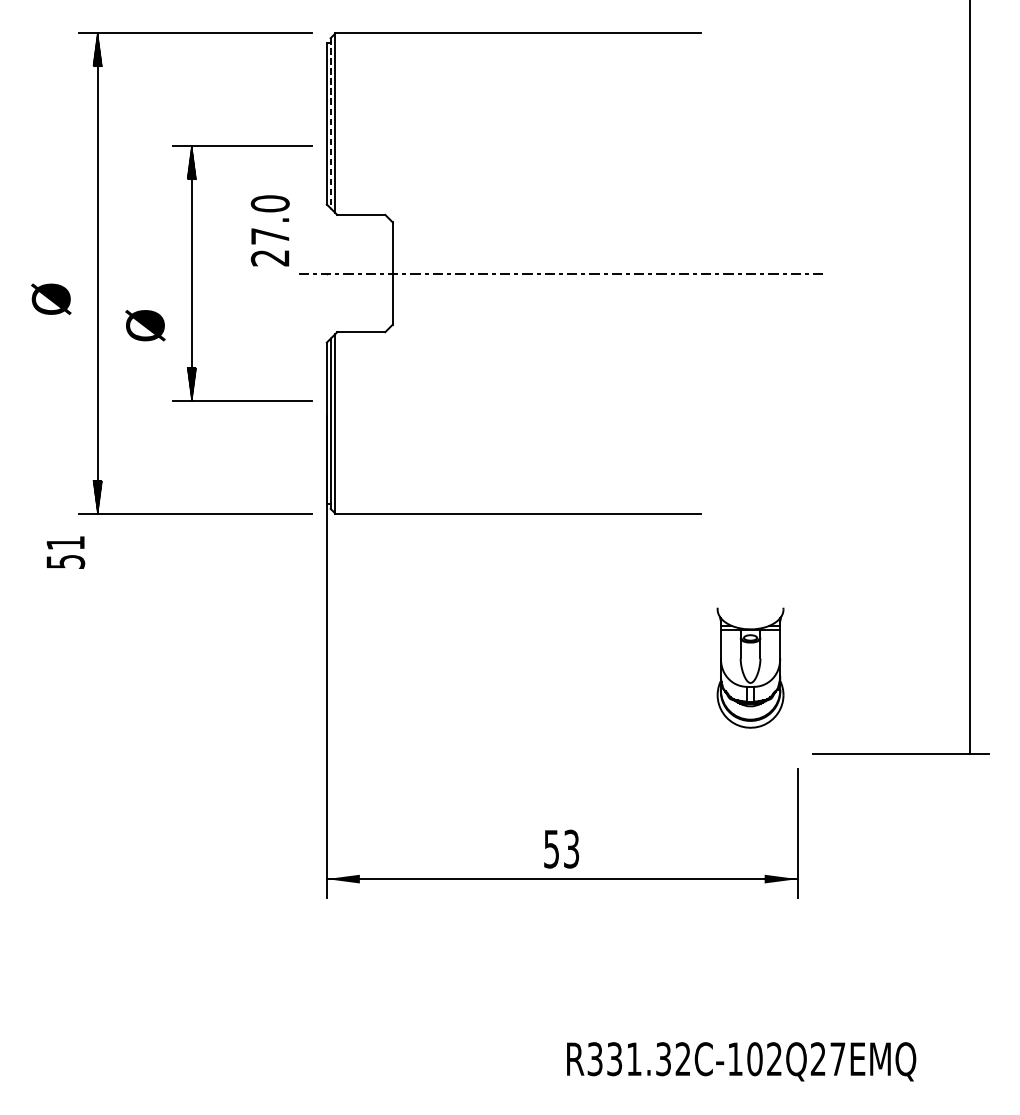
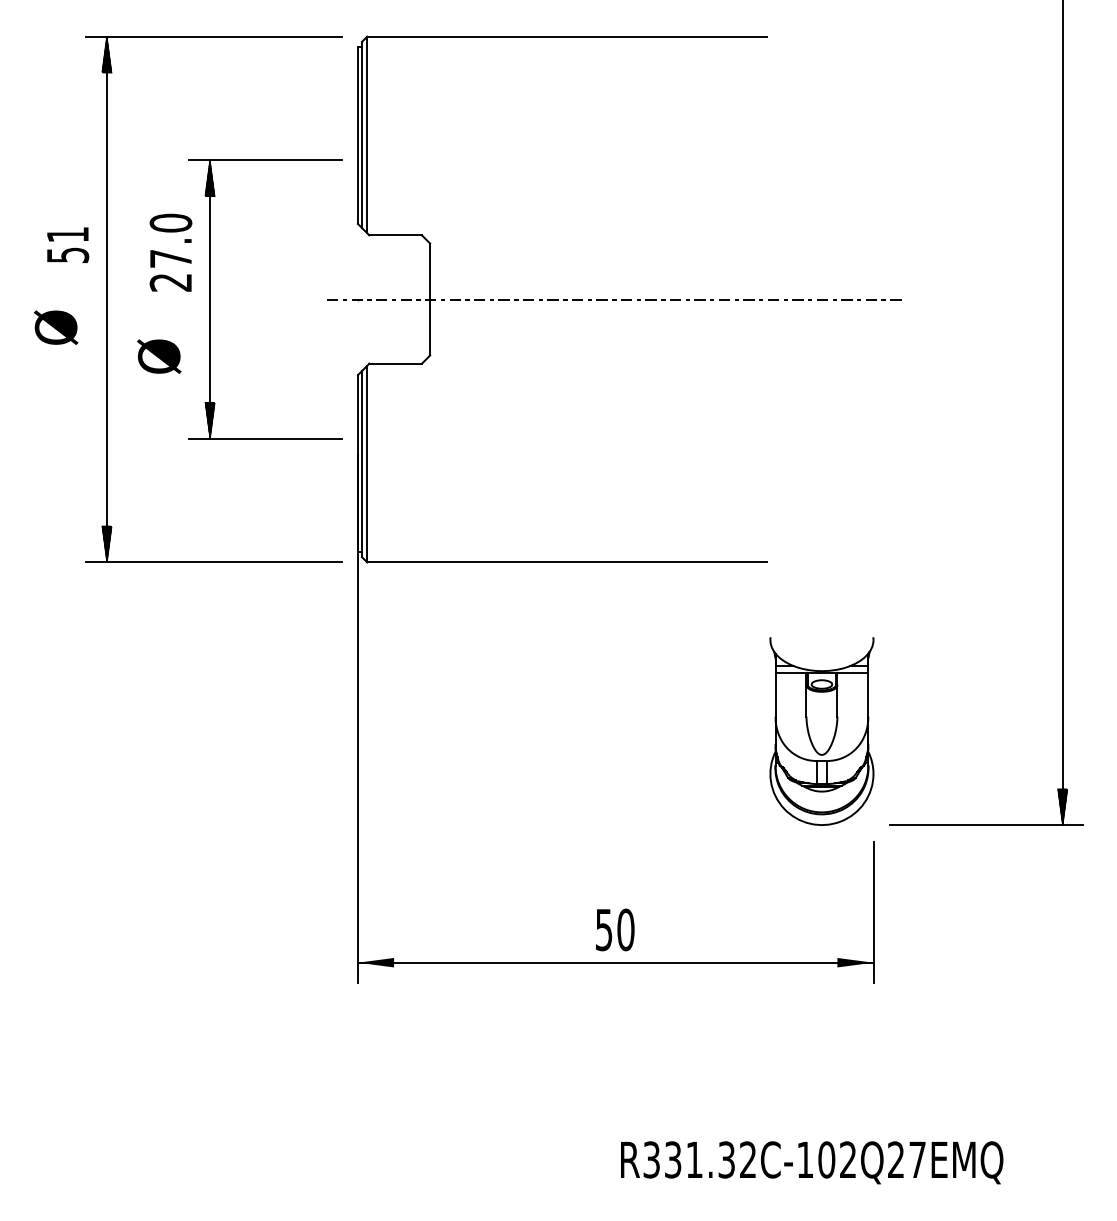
line: (331, 123) -> (362, 135), dashed -> solid
text: (269, 230) -> (170, 252), moved
text: (66, 552) -> (68, 244), moved
part: (750, 667) -> (821, 731), size x1.43
hatch: (970, 737) -> (1062, 807), added
text: (571, 848) -> (625, 929), 53 -> 50

